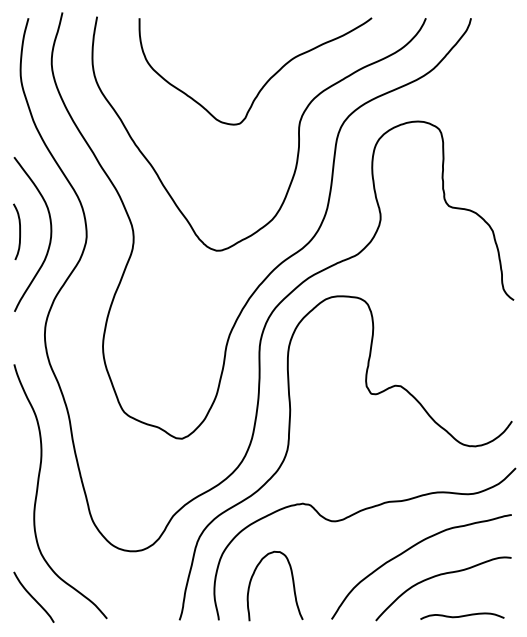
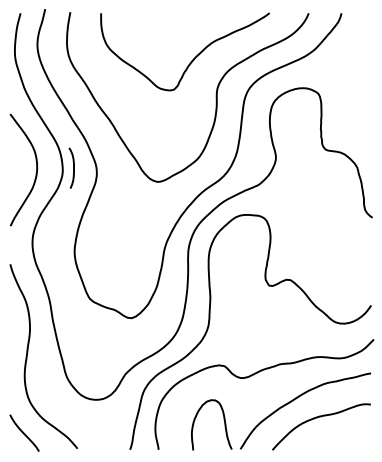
curve: (19, 231) -> (73, 167), moved
curve: (292, 584) -> (224, 423), moved
curve: (462, 615) -> (335, 446), removed

